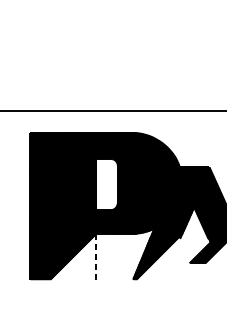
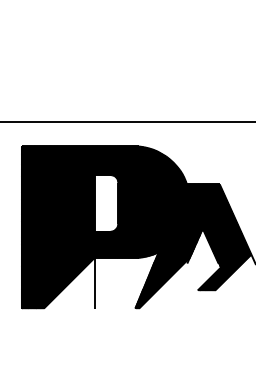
line: (96, 256) -> (94, 283), dashed -> solid

